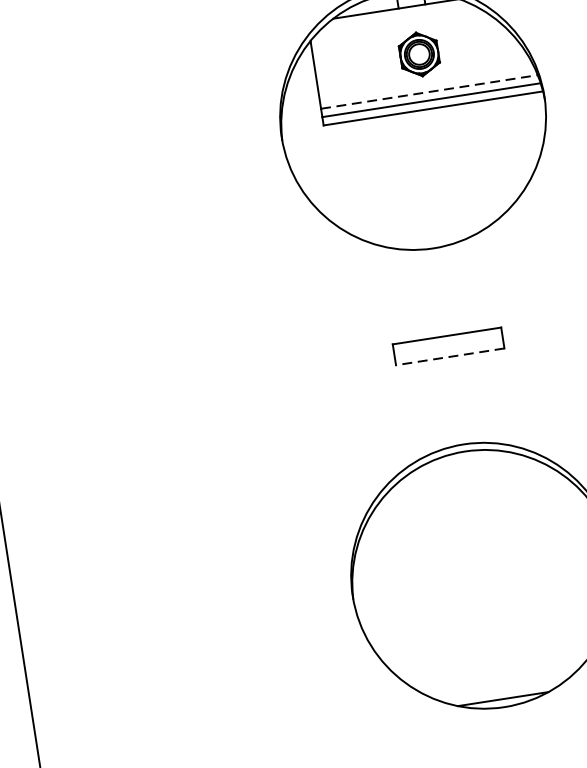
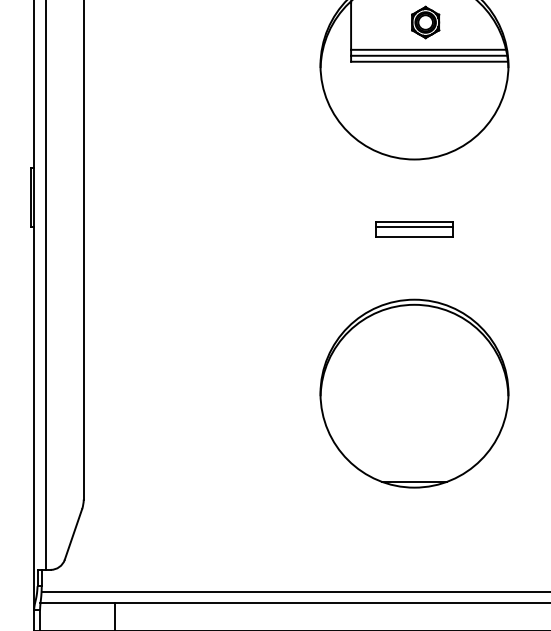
line: (429, 91) -> (428, 49), dashed -> solid
line: (448, 343) -> (414, 227), added
line: (450, 357) -> (414, 237), dashed -> solid

